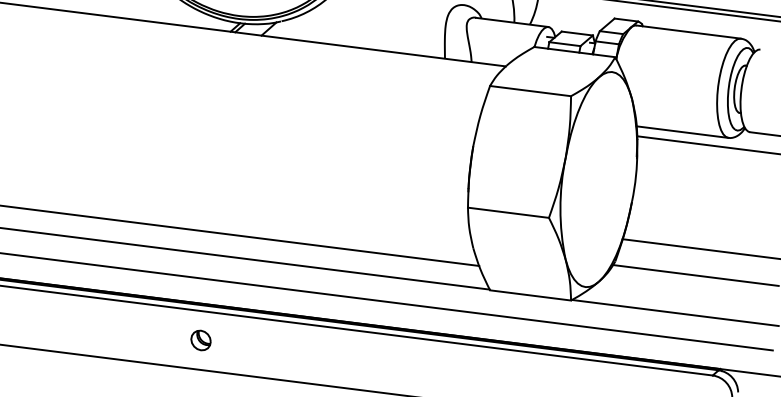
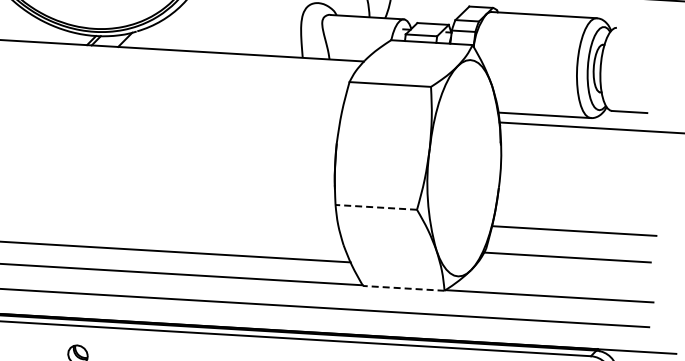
line: (508, 212) -> (376, 207), solid -> dashed
line: (530, 295) -> (403, 288), solid -> dashed

